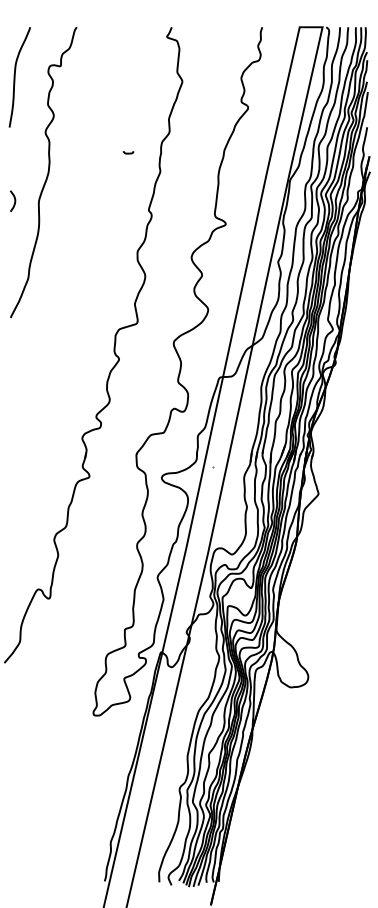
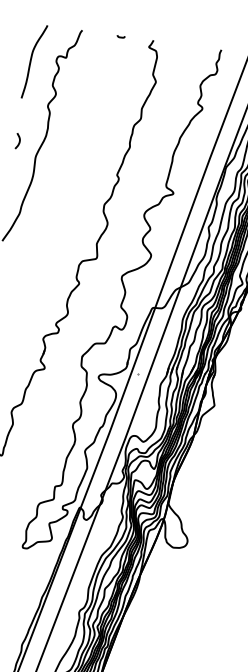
curve: (128, 152) -> (121, 36), moved
curve: (14, 200) -> (19, 140), moved

